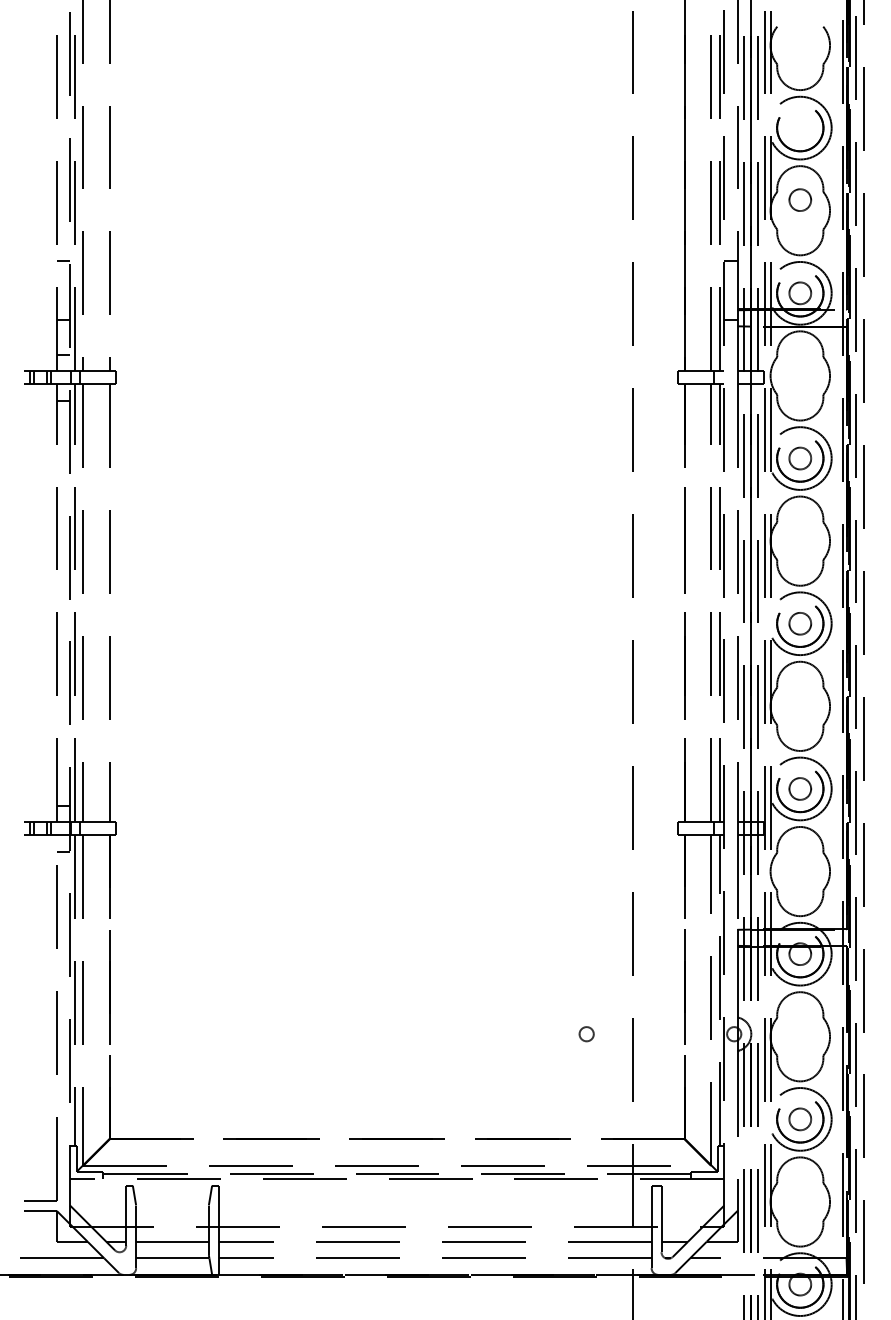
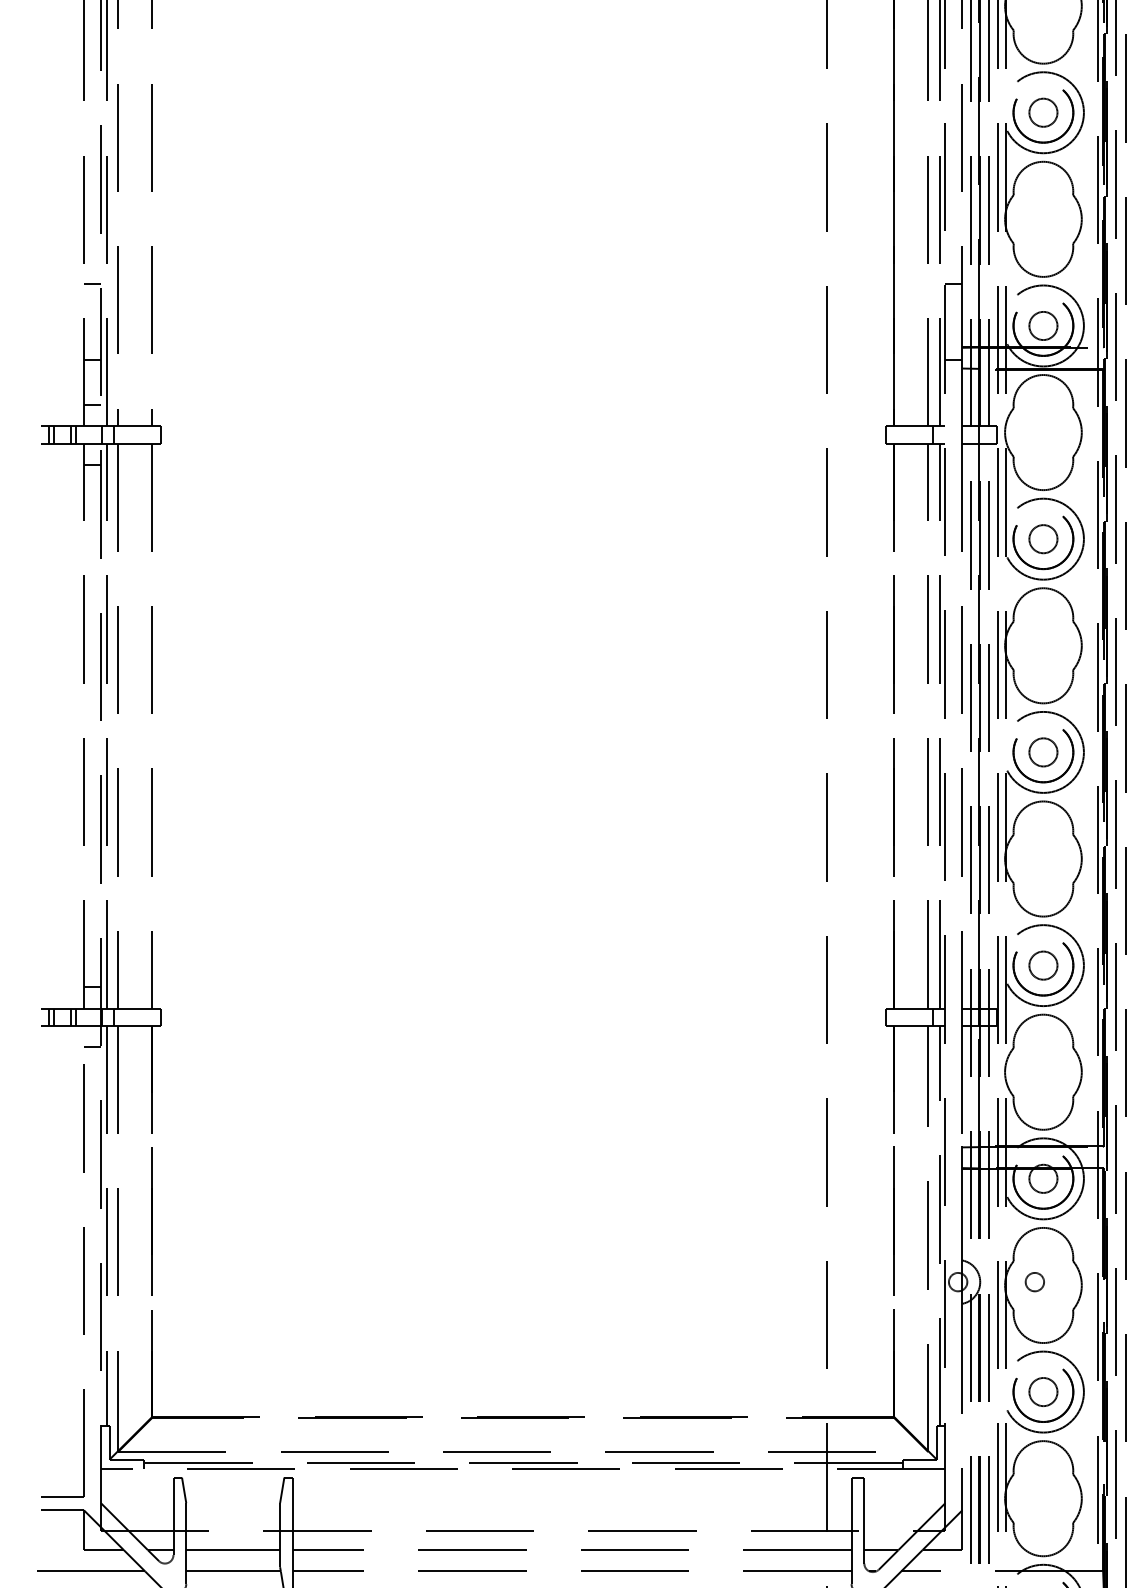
circle: (800, 199) -> (1043, 111), moved
circle: (586, 1034) -> (1034, 1282), moved

